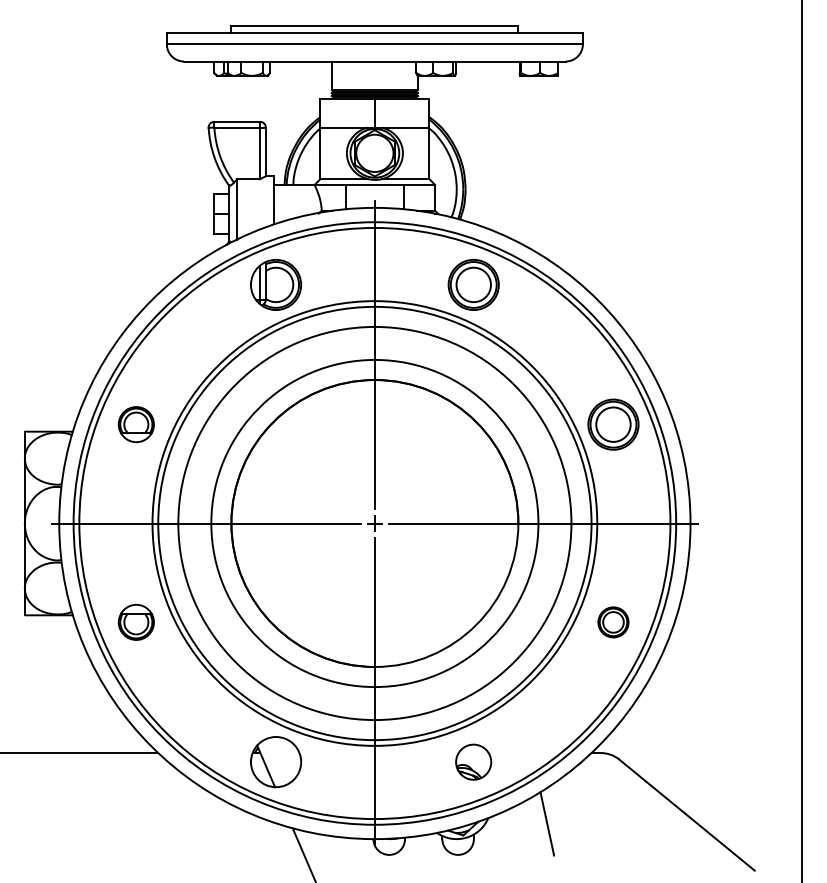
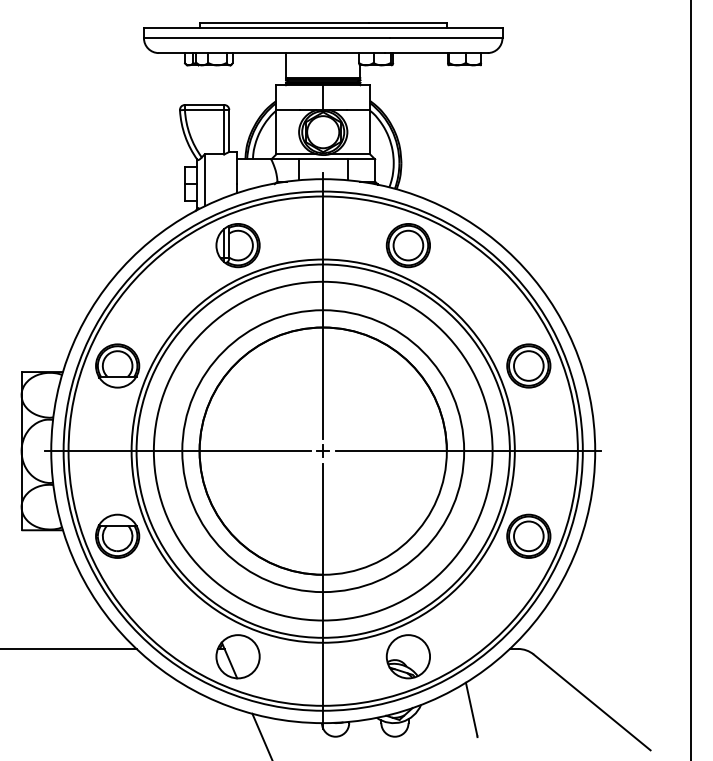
part: (136, 424) -> (117, 365), size x1.43
part: (136, 622) -> (117, 536), size x1.43
part: (613, 622) -> (528, 536), size x1.67
part: (473, 762) -> (408, 657), size x1.43

